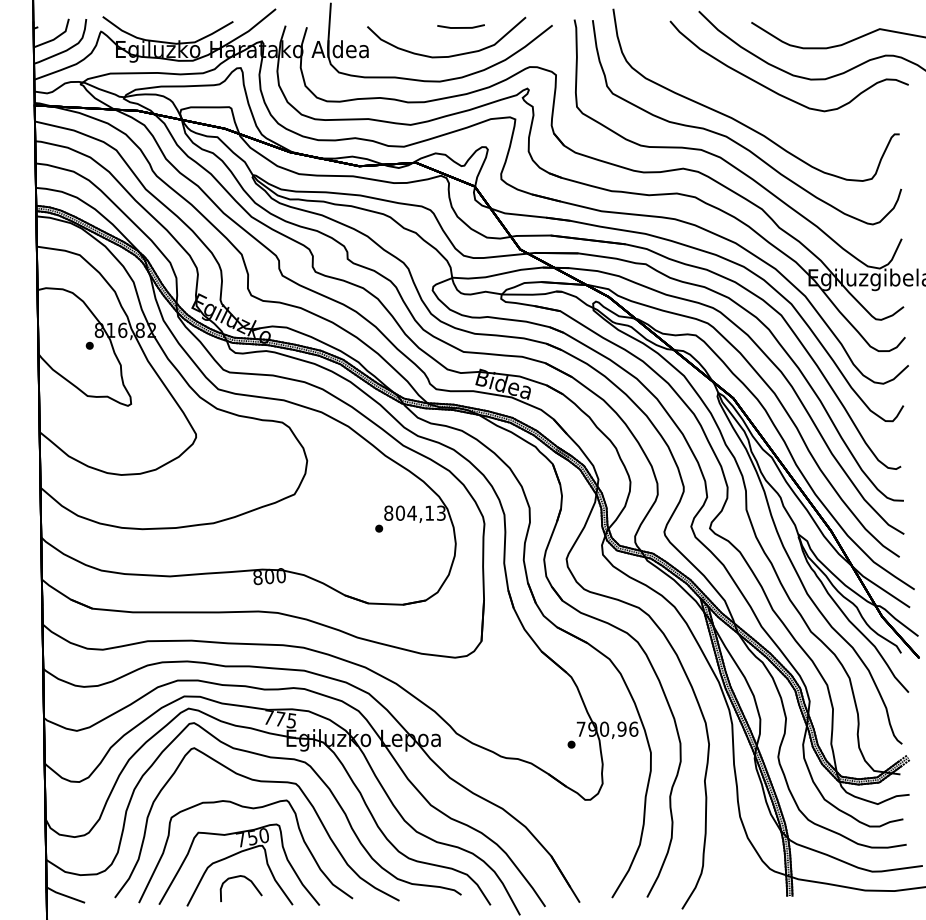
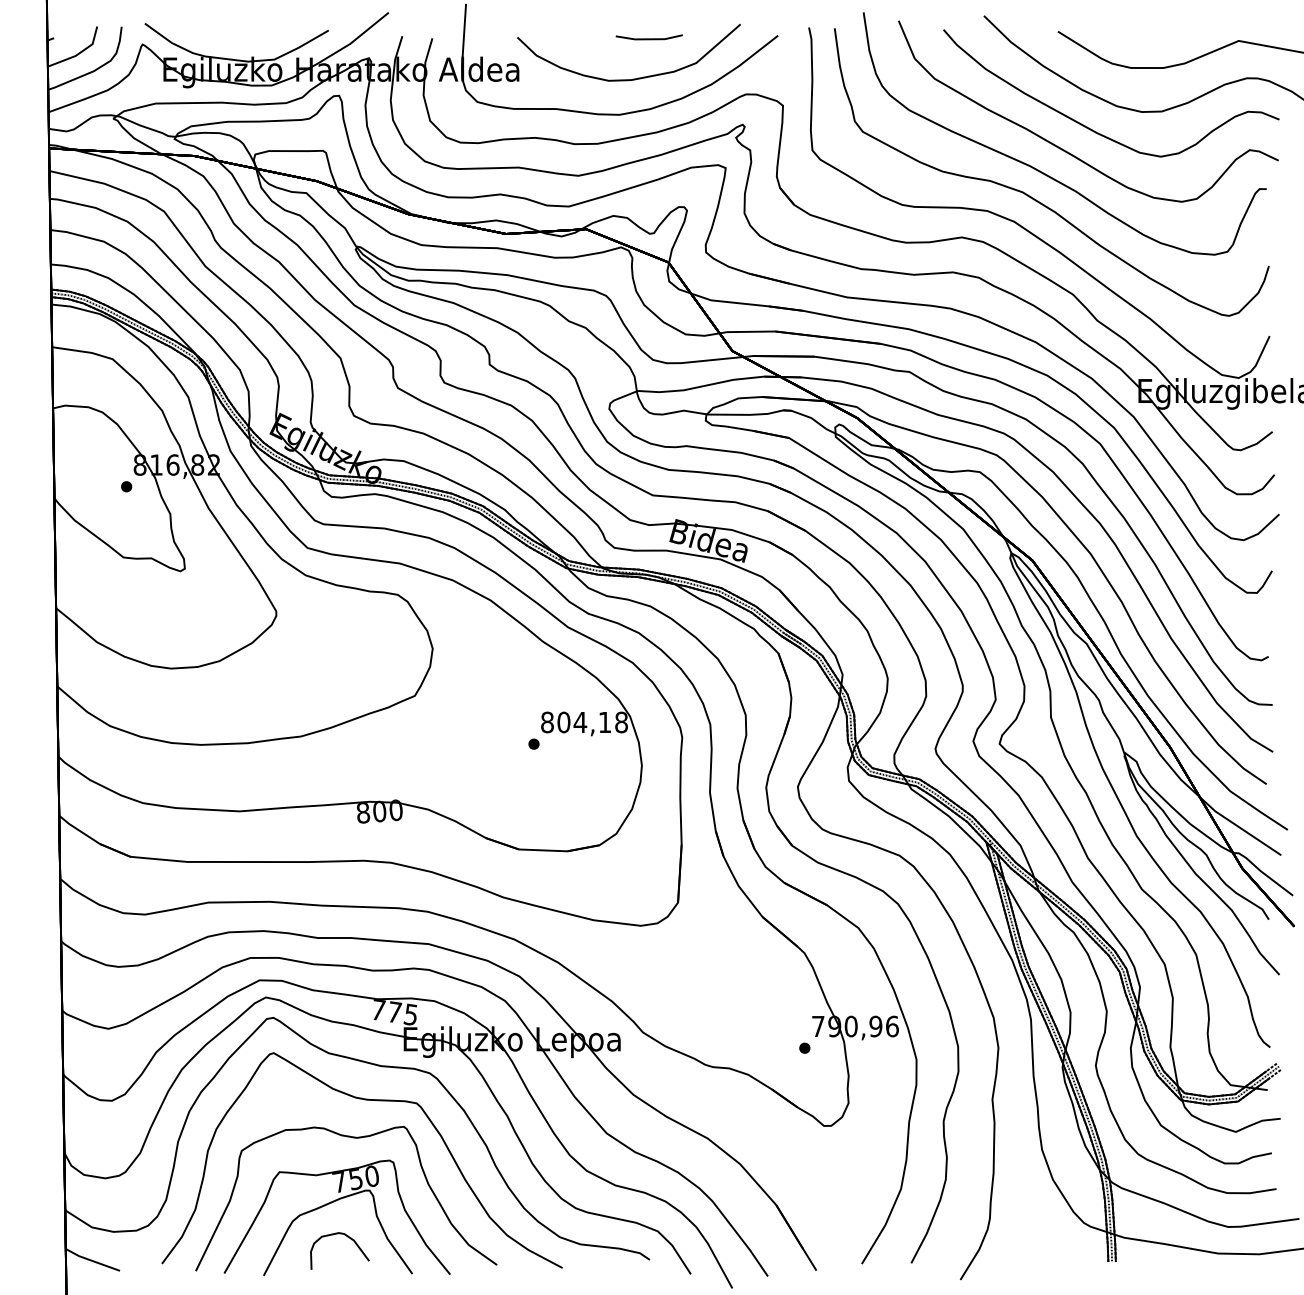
part: (757, 106) -> (1066, 150), added
text: (441, 513) -> (621, 722), 804,13 -> 804,18

